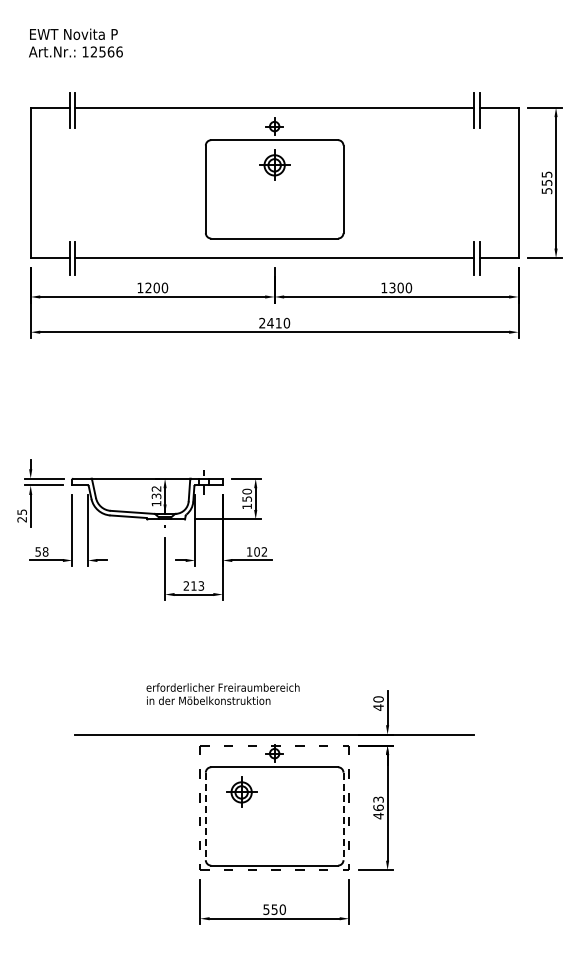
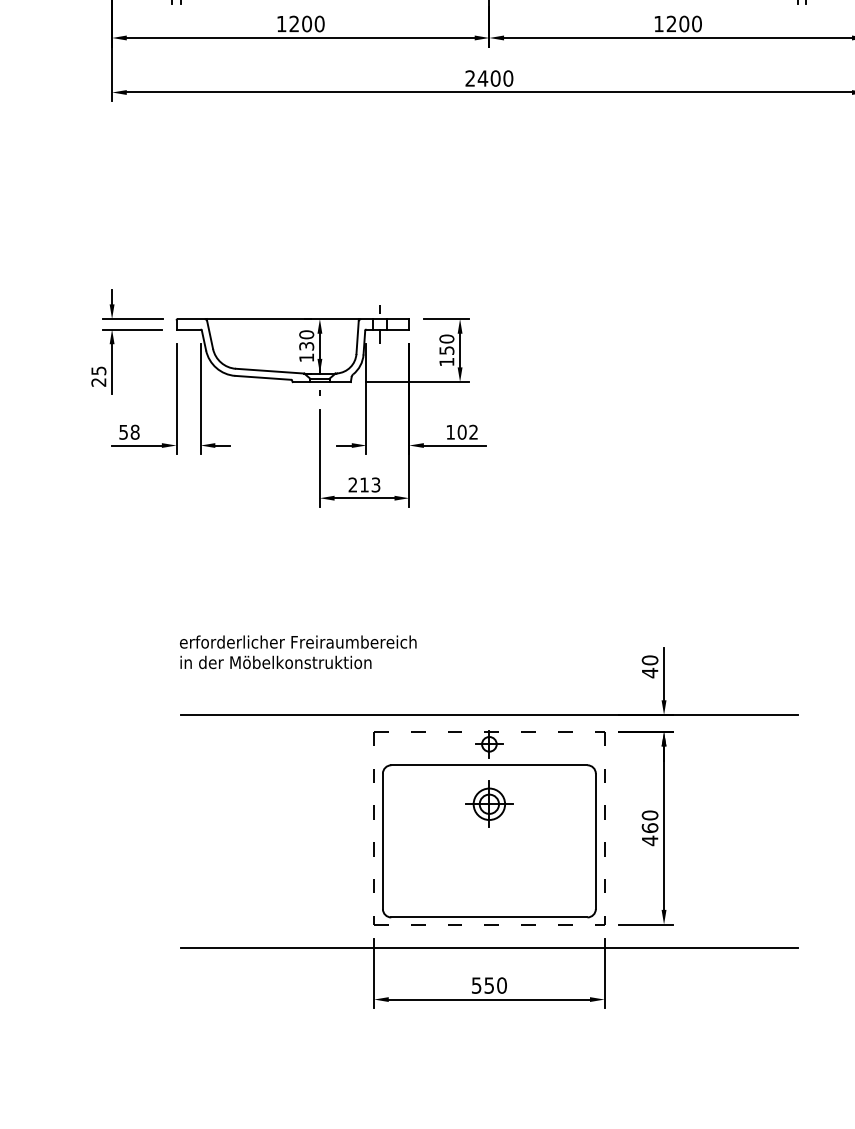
text: (392, 288) -> (671, 24), 1300 -> 1200
text: (278, 322) -> (495, 77), 2410 -> 2400
text: (156, 488) -> (306, 334), 132 -> 130
text: (222, 693) -> (297, 651), moved
part: (241, 791) -> (489, 802), moved
text: (378, 799) -> (649, 815), 463 -> 460
line: (205, 816) -> (382, 841), dashed -> solid
line: (343, 816) -> (595, 841), dashed -> solid
line: (274, 885) -> (489, 948), added

